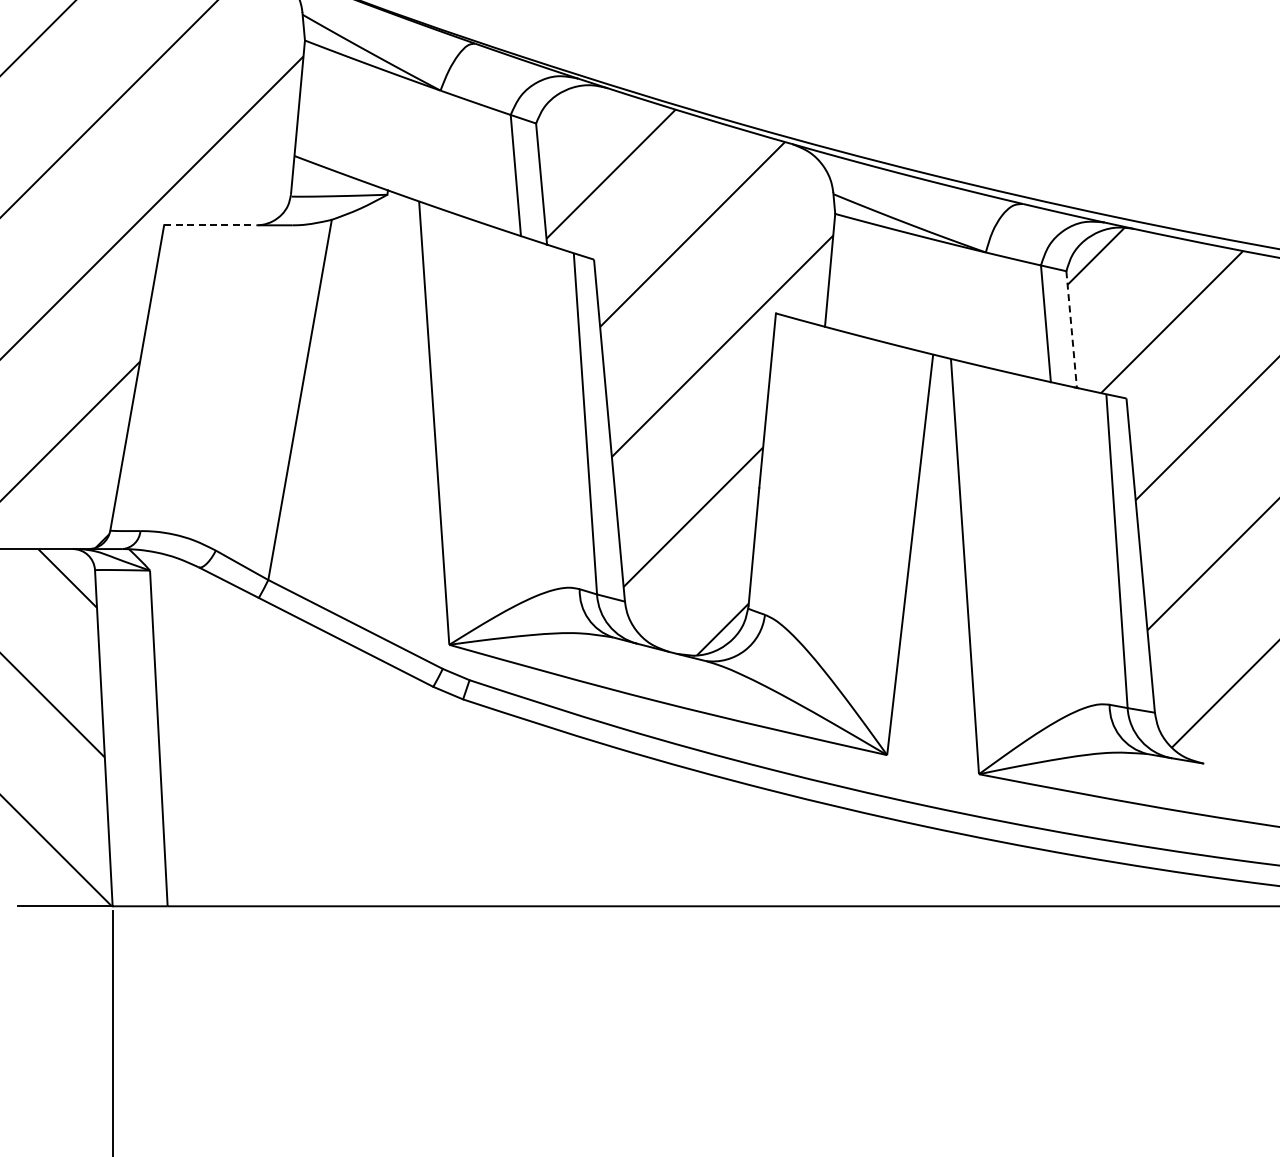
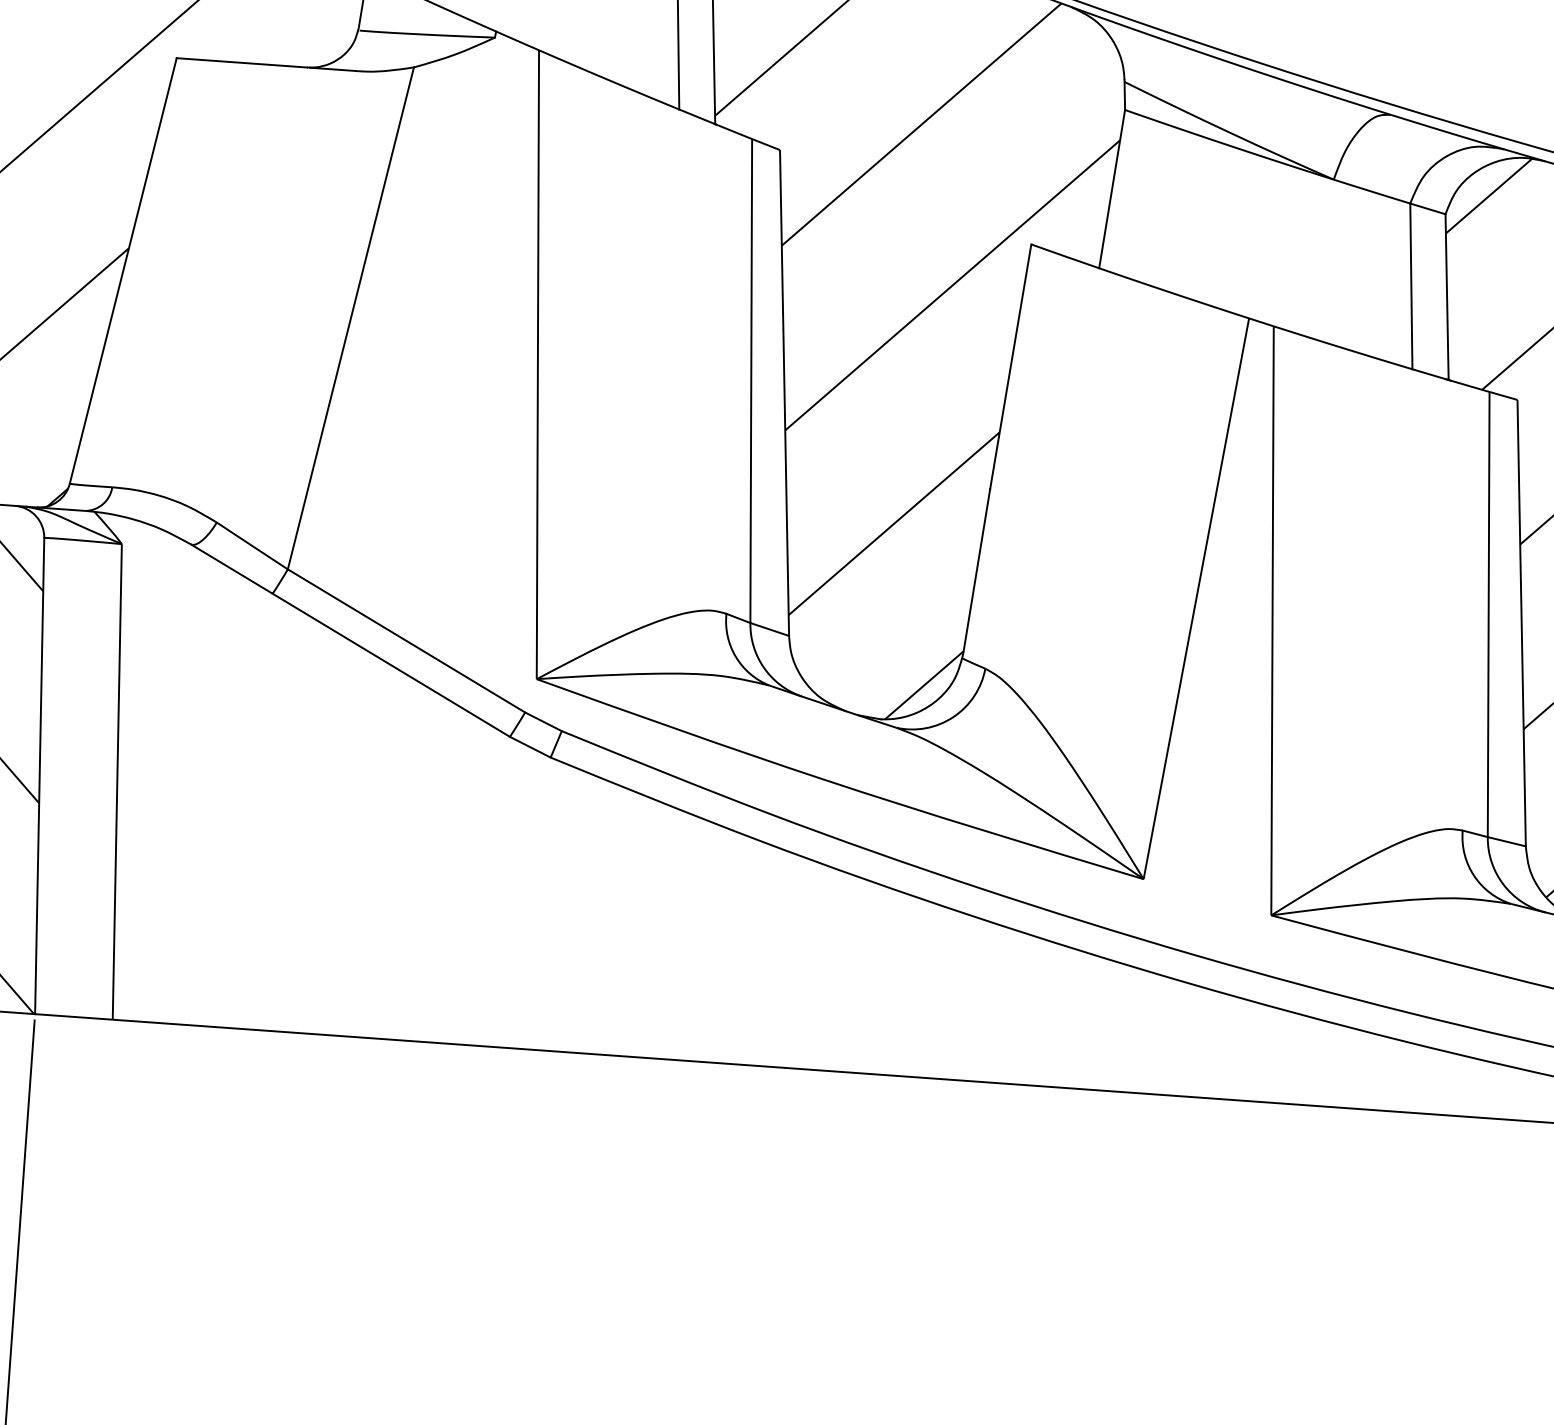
line: (210, 225) -> (242, 63), dashed -> solid
line: (1071, 330) -> (1446, 298), dashed -> solid

